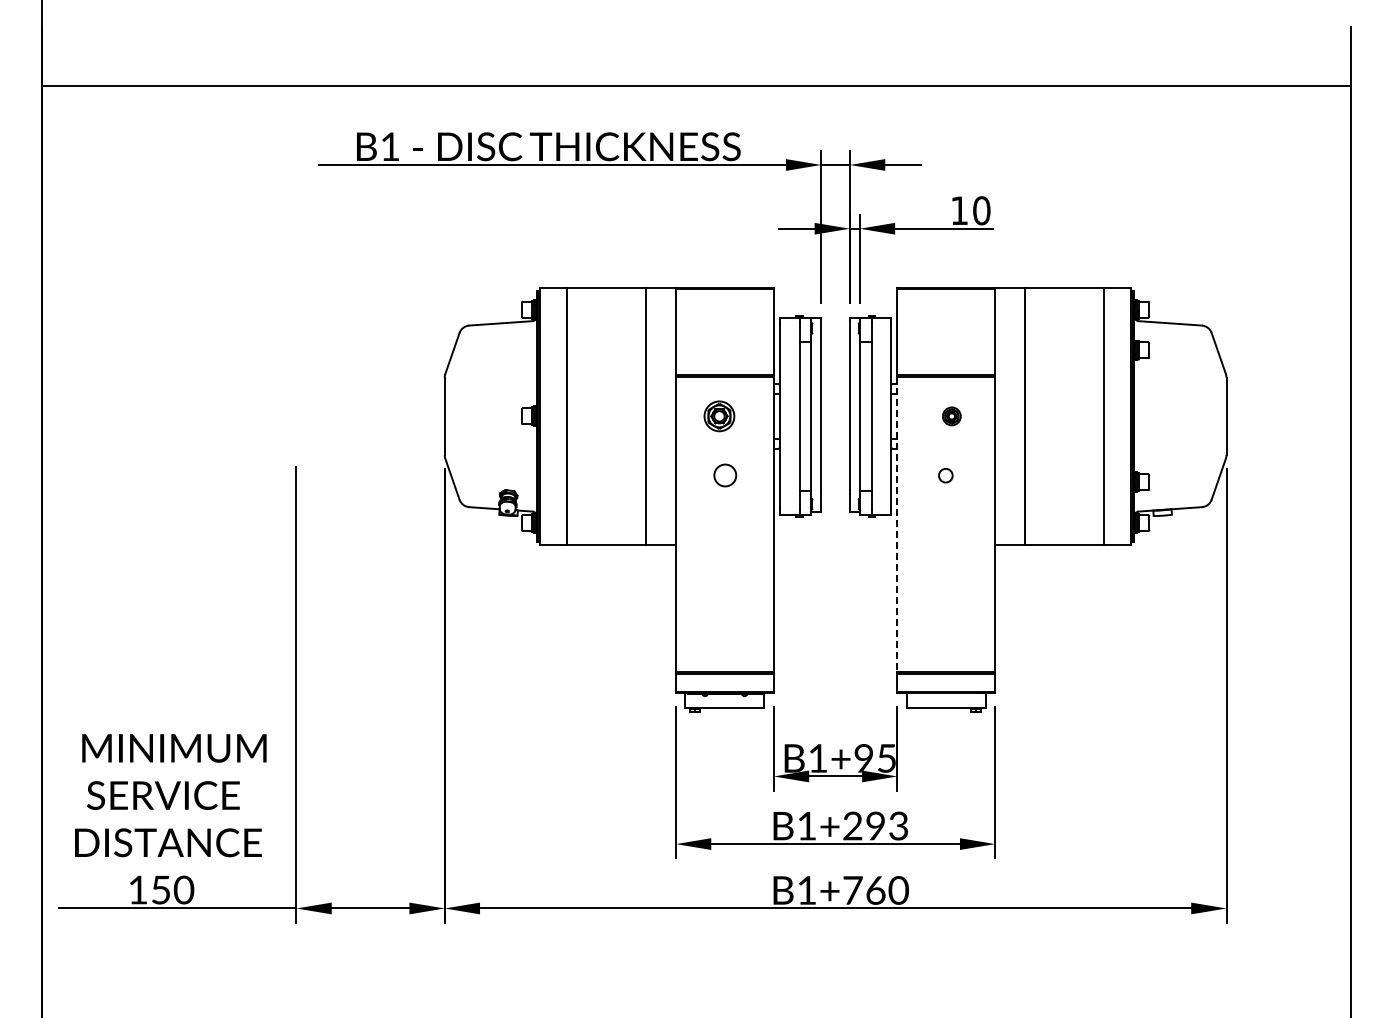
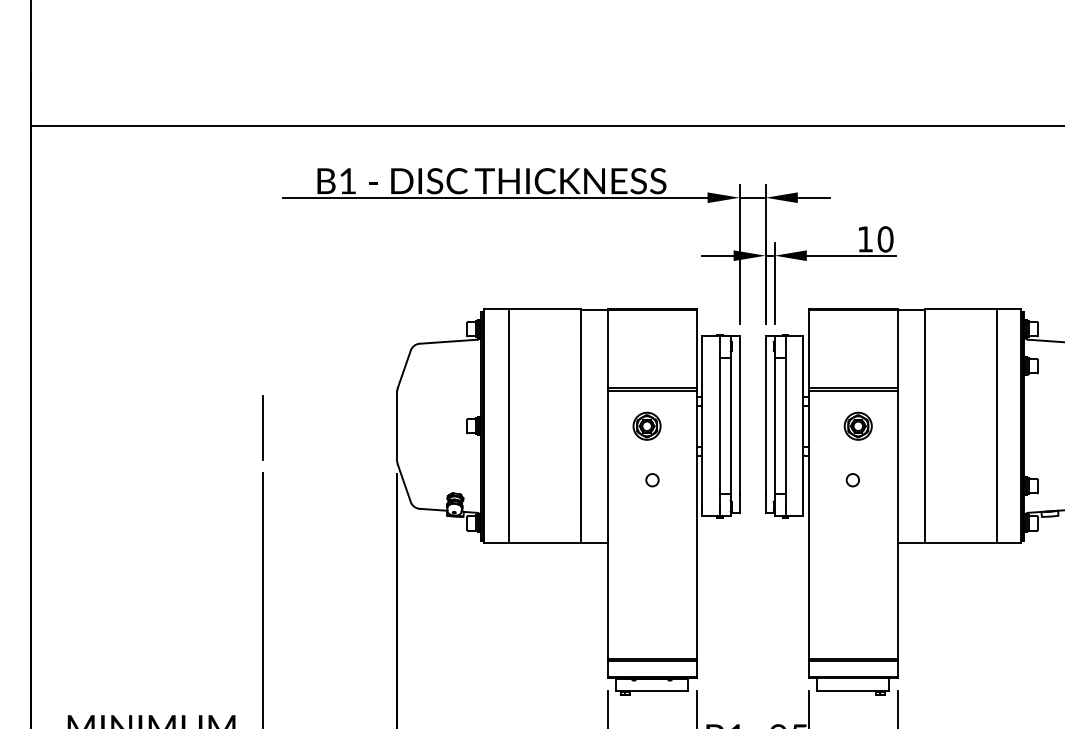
part: (951, 416) -> (858, 426), size x1.67
line: (295, 417) -> (261, 427), added
circle: (725, 475) -> (652, 480), size x0.62
line: (897, 525) -> (808, 525), dashed -> solid

